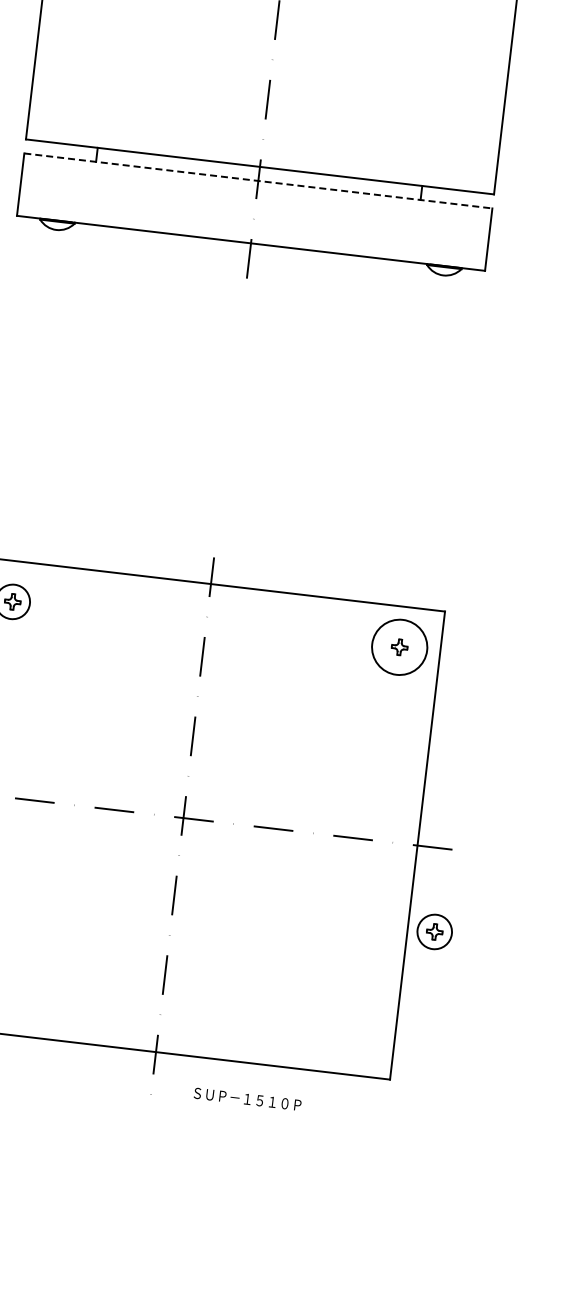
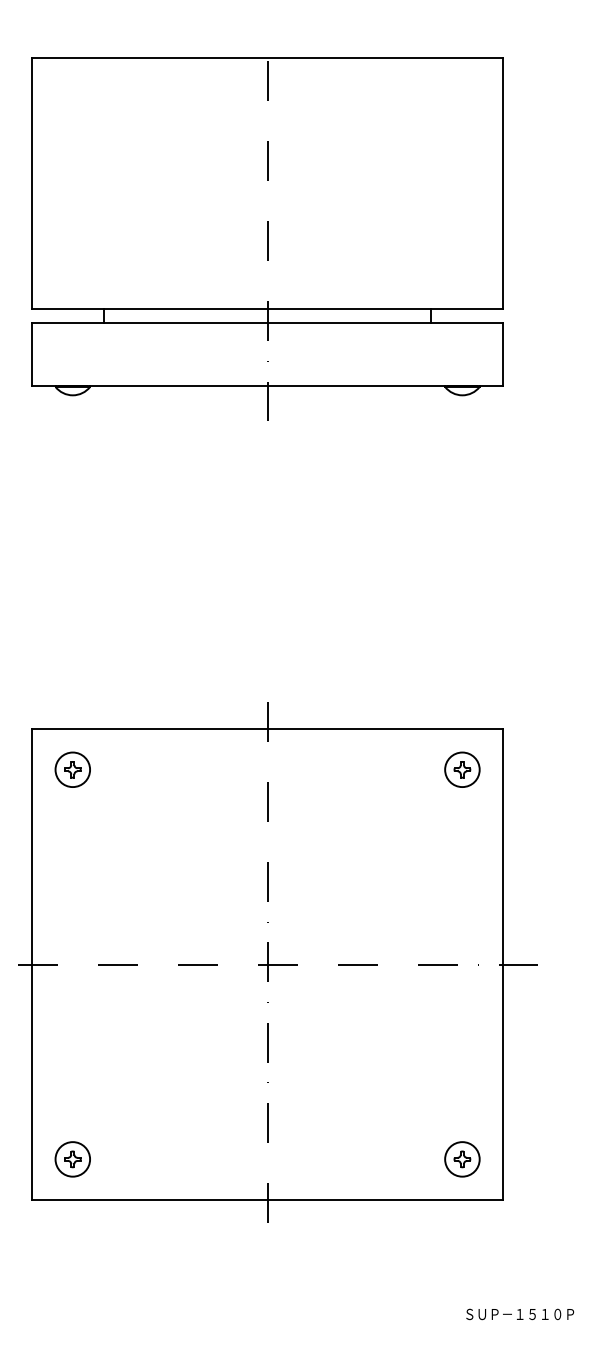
line: (258, 181) -> (267, 323), dashed -> solid
circle: (399, 647) -> (462, 769), size x0.62
part: (434, 932) -> (462, 1159), moved
text: (248, 1099) -> (520, 1314), moved

